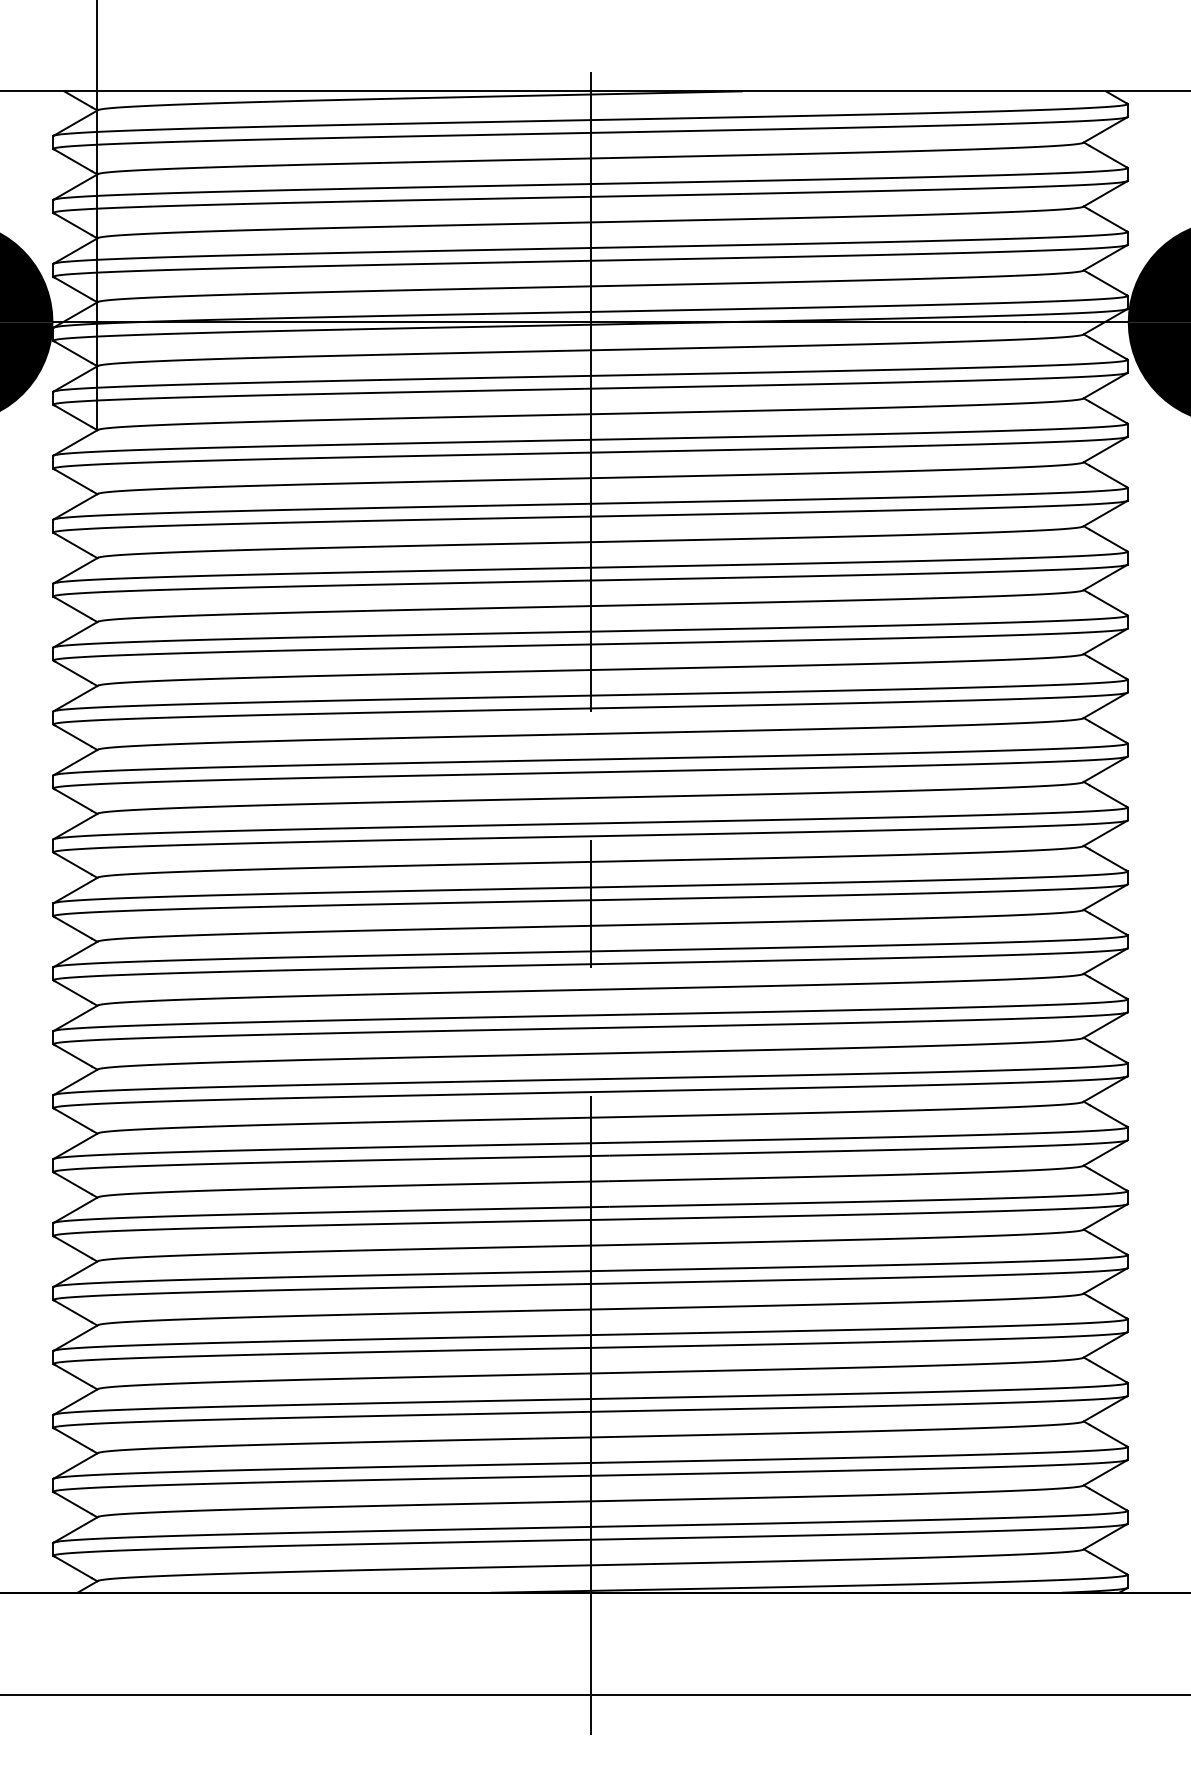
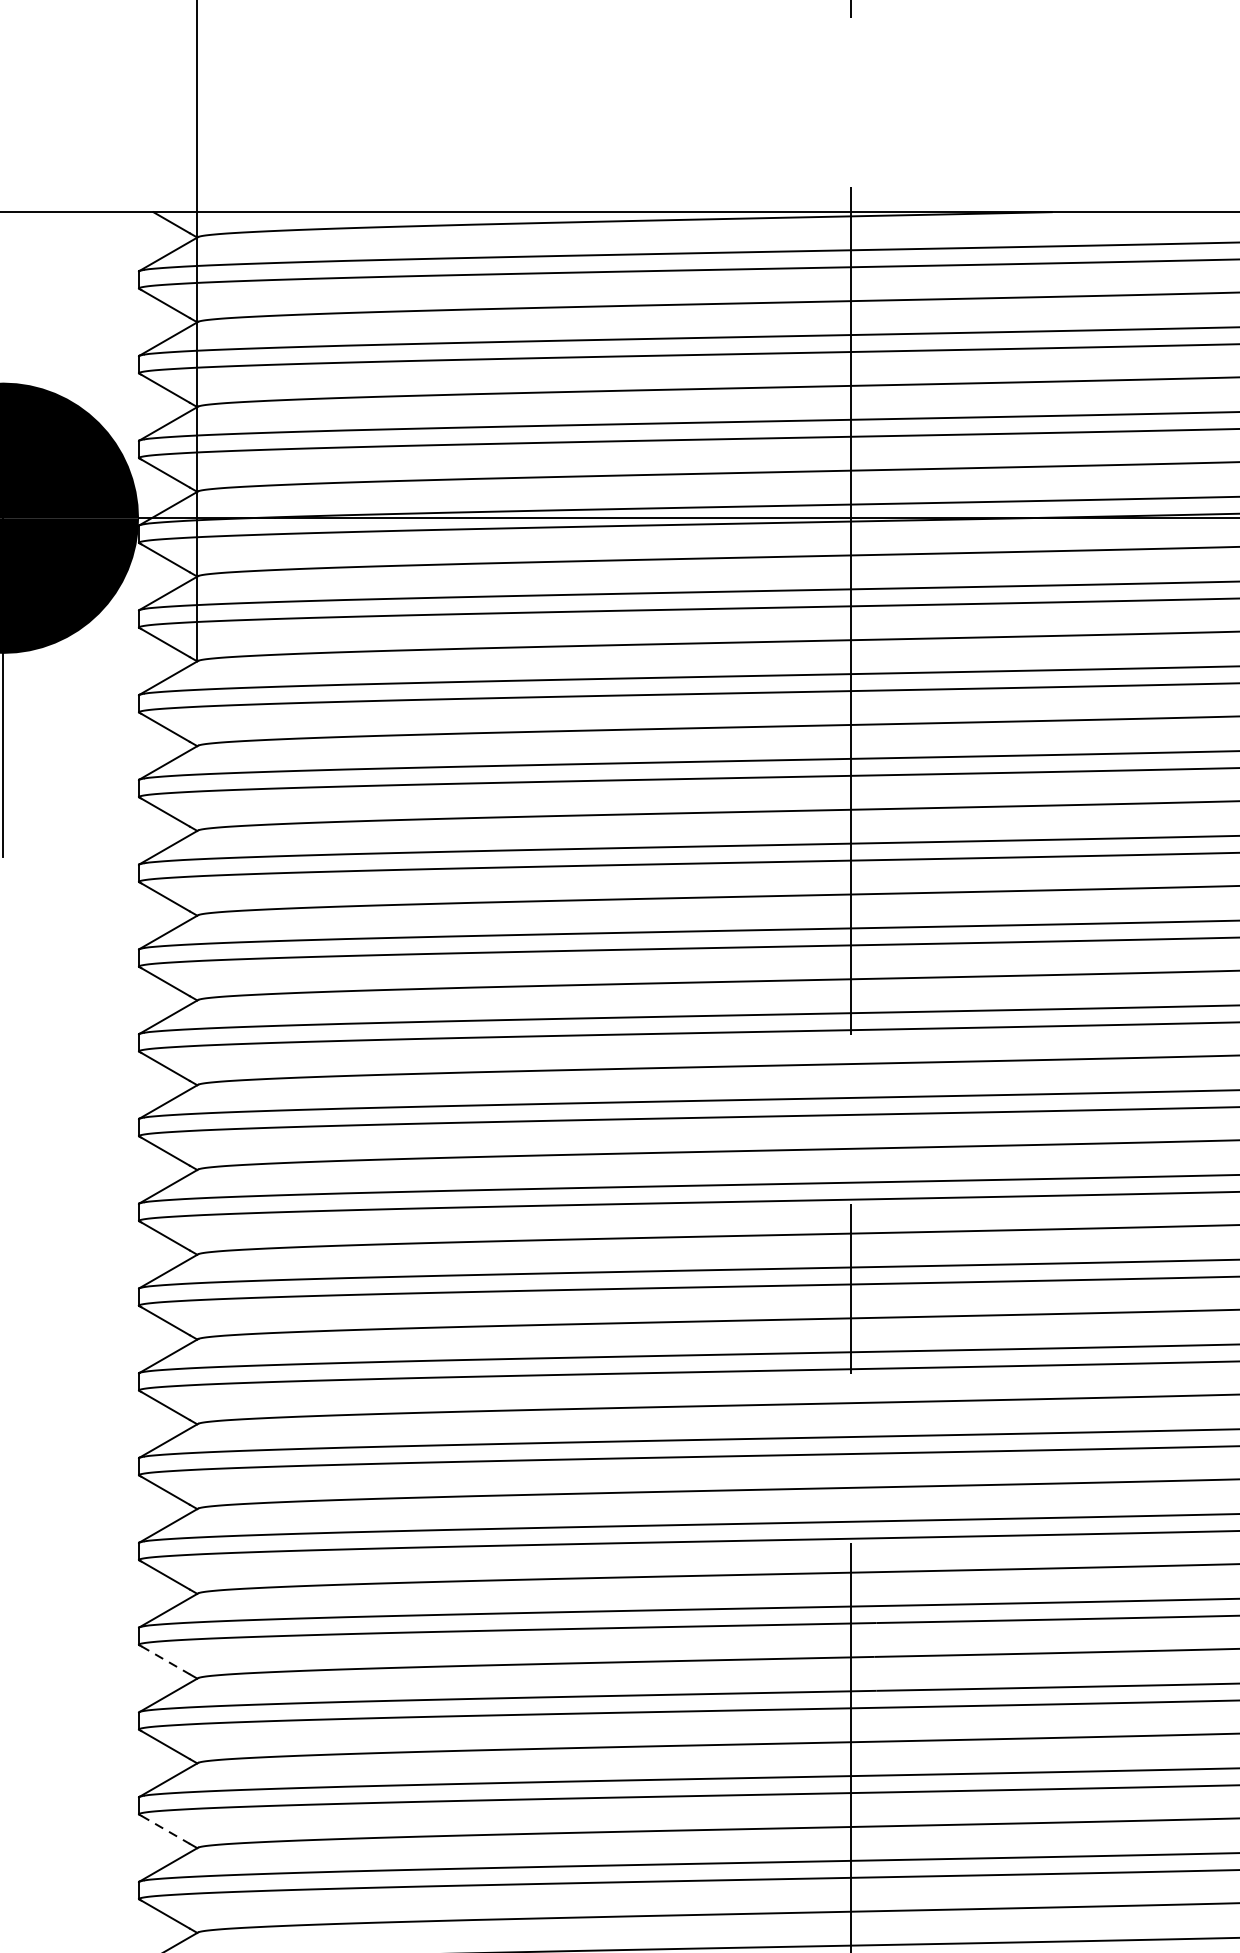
line: (73, 1184) -> (165, 1661), solid -> dashed
line: (73, 1311) -> (165, 1829), solid -> dashed

